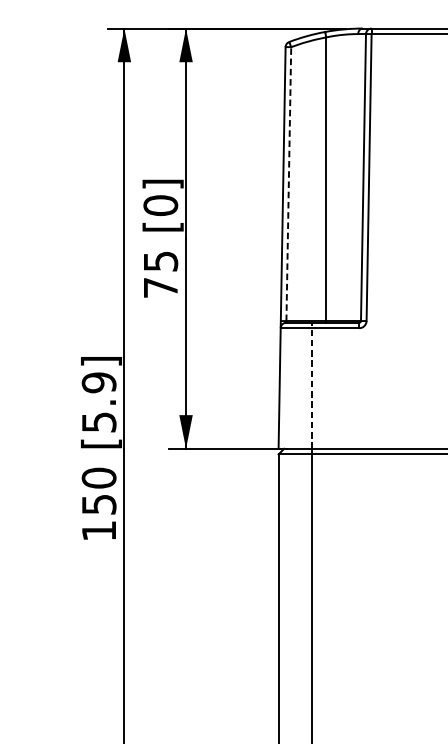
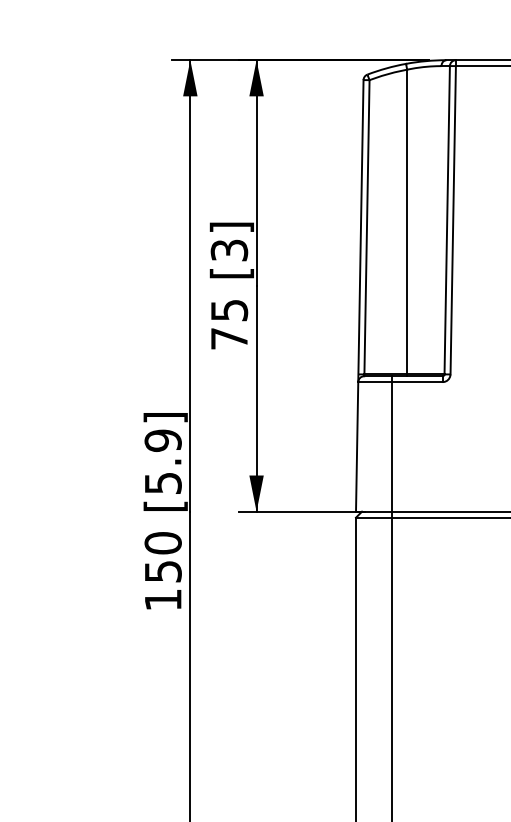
line: (289, 183) -> (367, 226), dashed -> solid
text: (160, 205) -> (229, 250), [0] -> [3]
line: (312, 385) -> (392, 443), dashed -> solid

